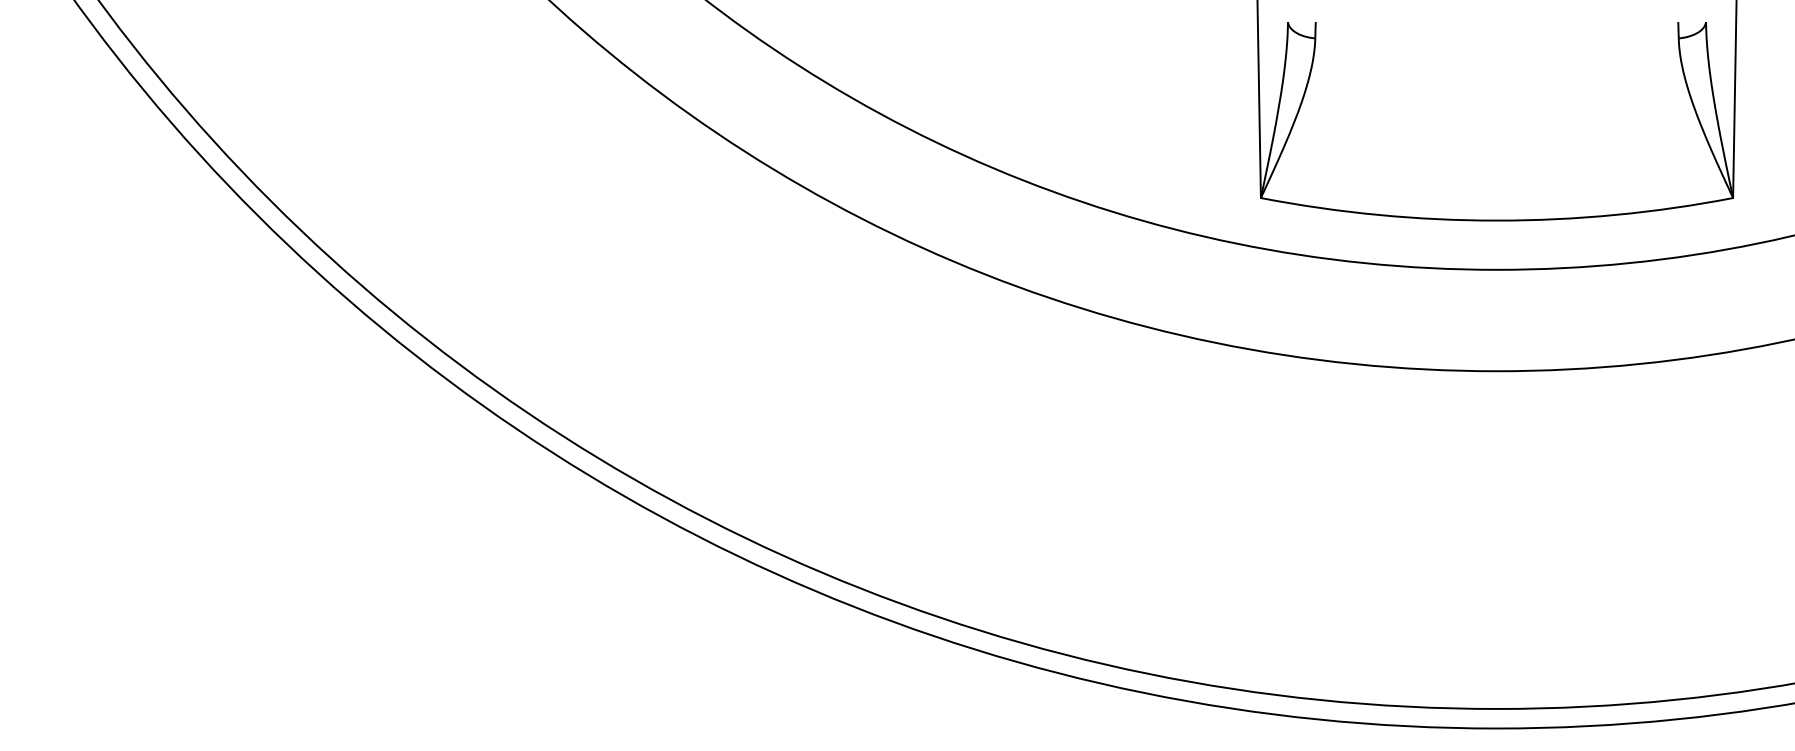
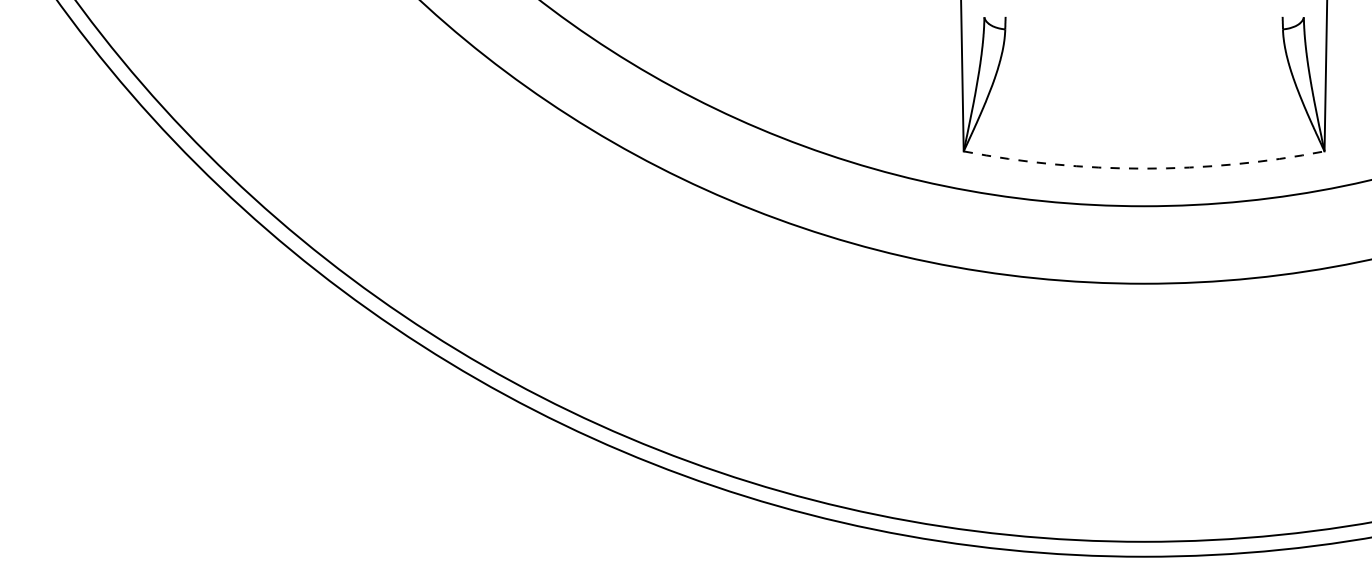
arc: (1497, 220) -> (1144, 168), solid -> dashed

